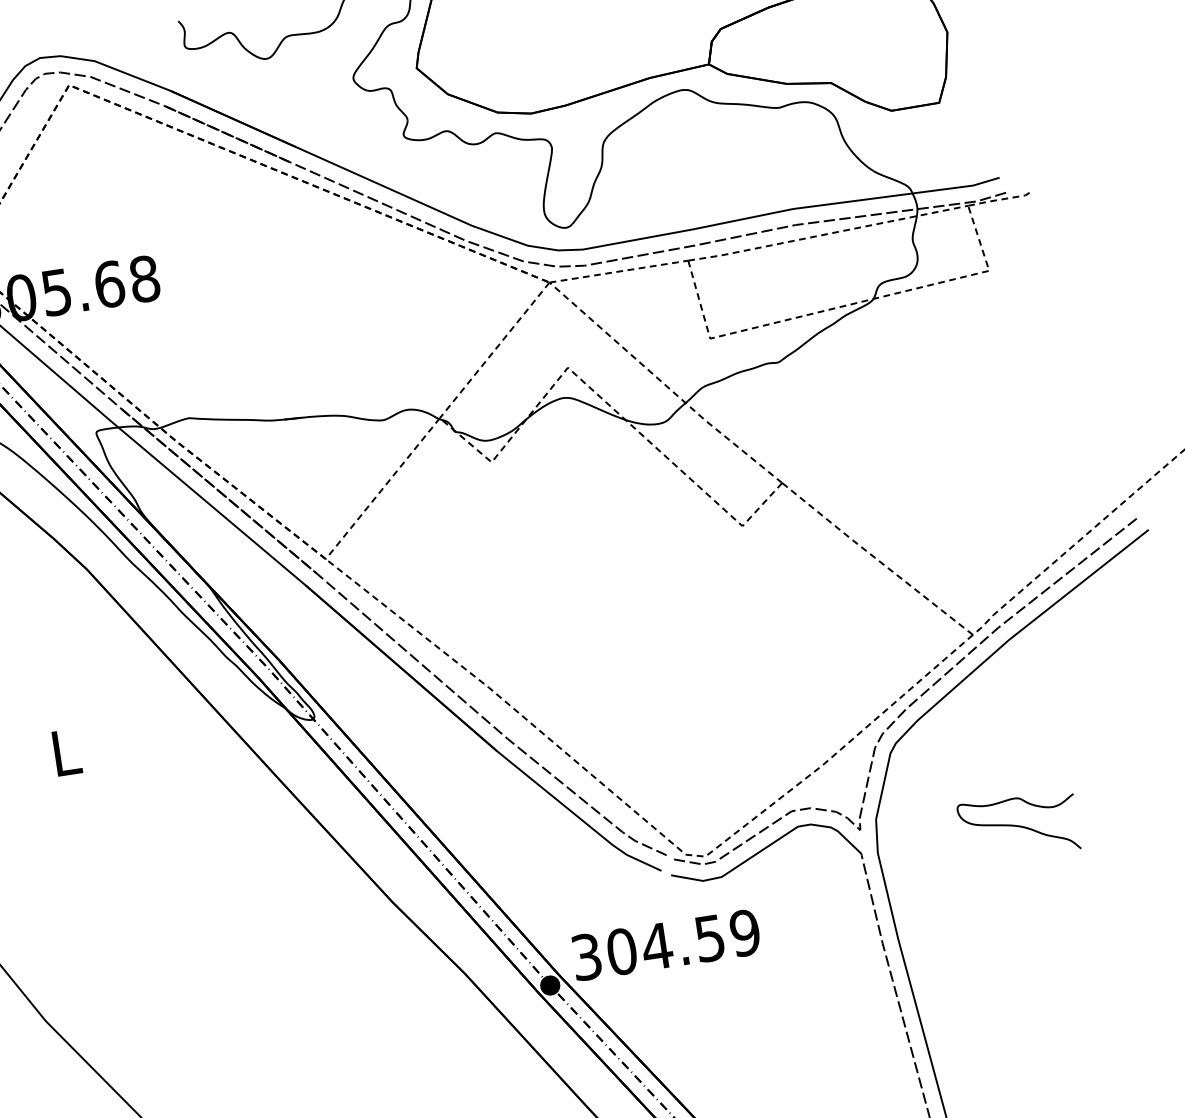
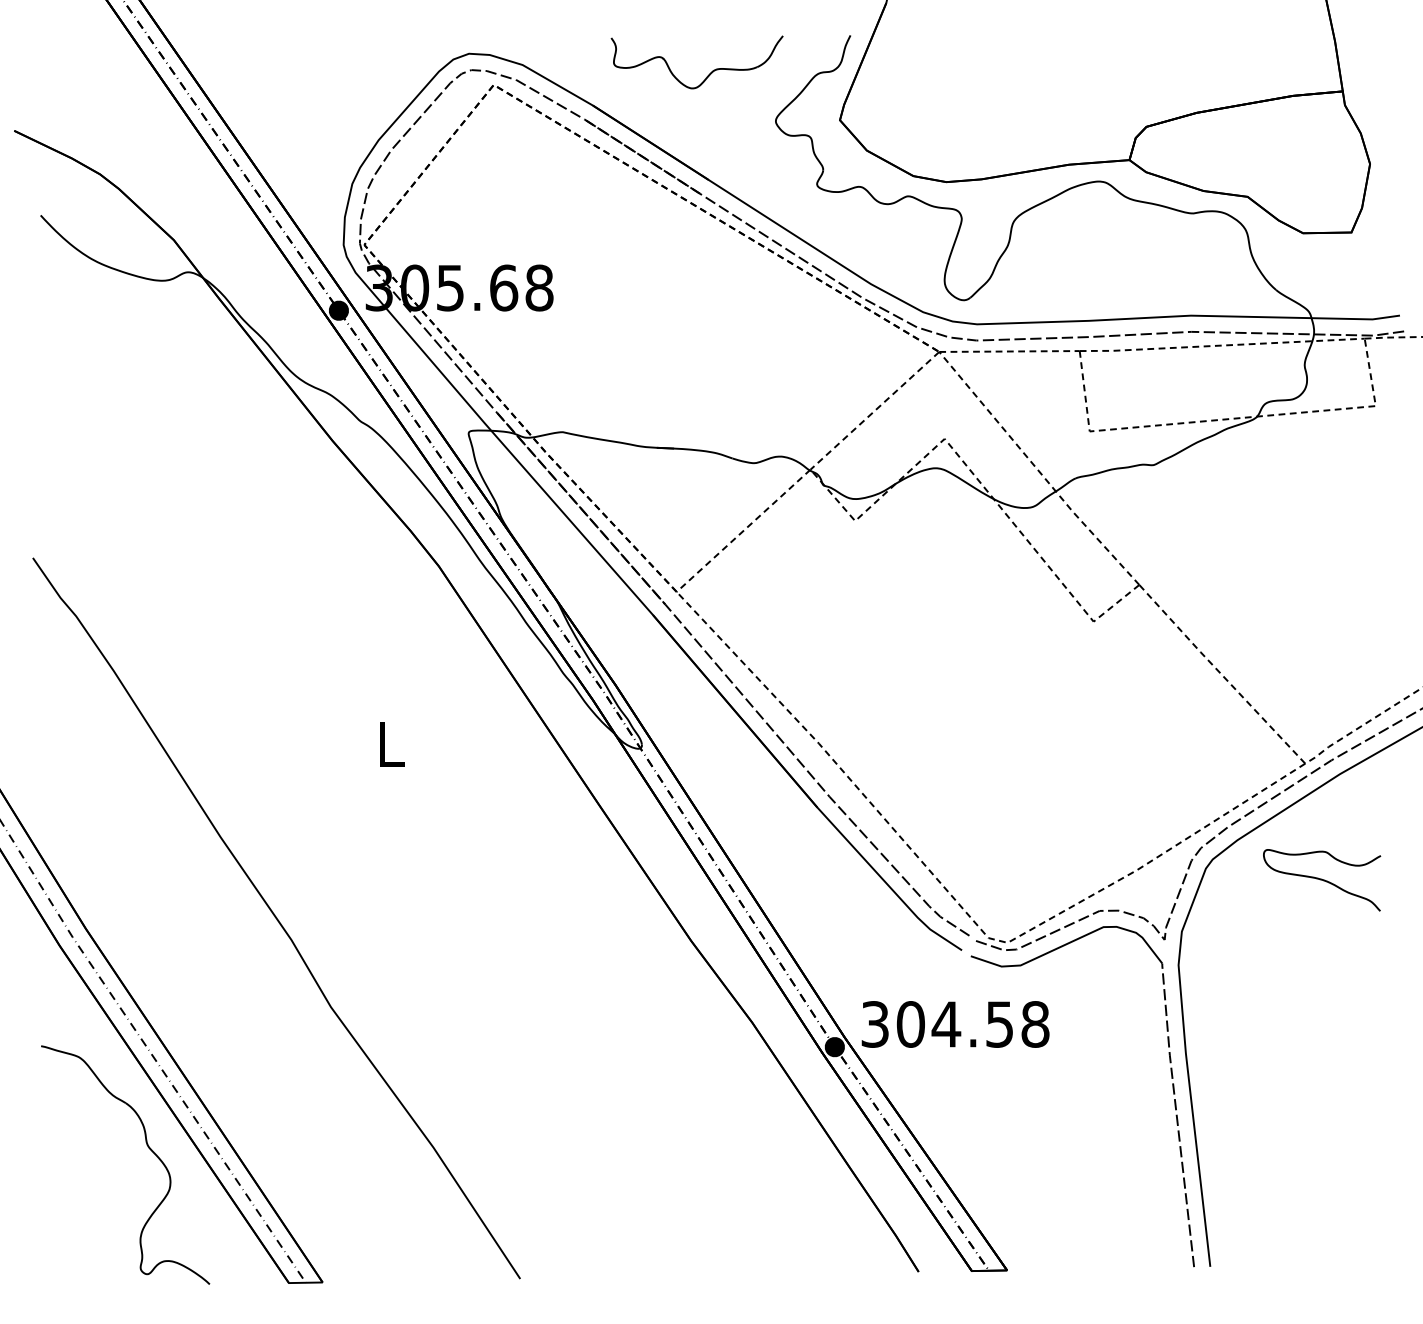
curve: (1019, 826) -> (1322, 880), moved
text: (745, 933) -> (1035, 1024), 304.59 -> 304.58

